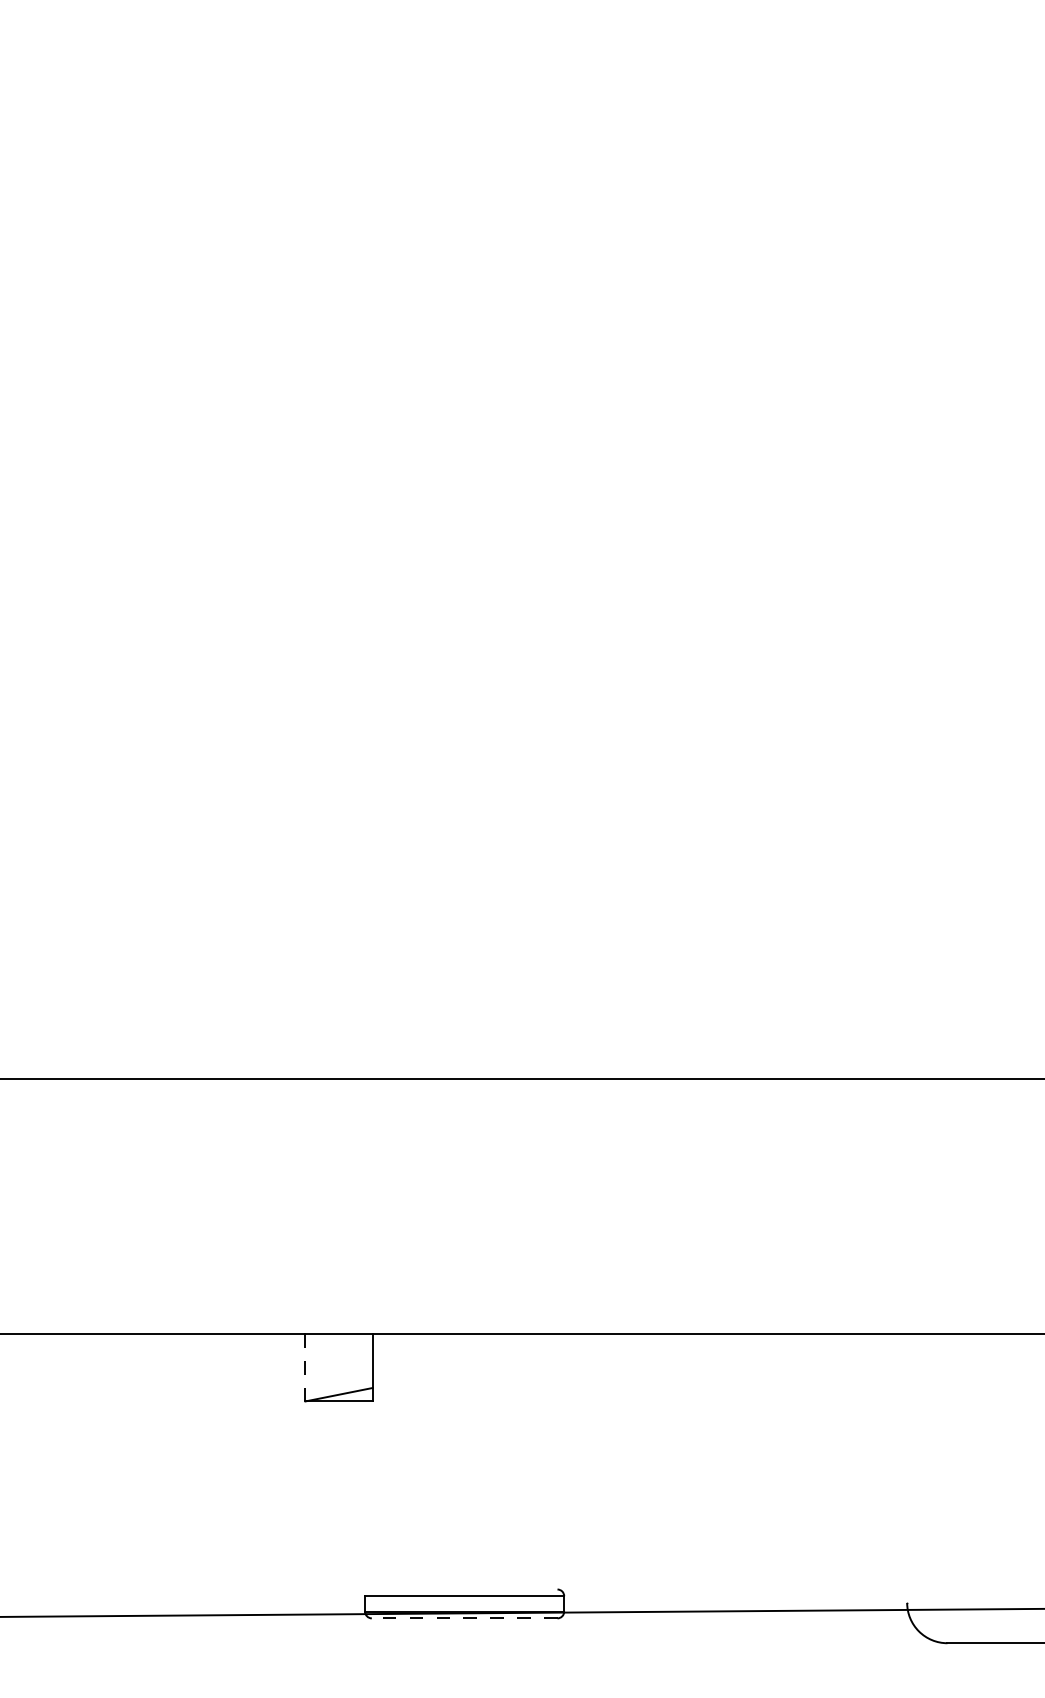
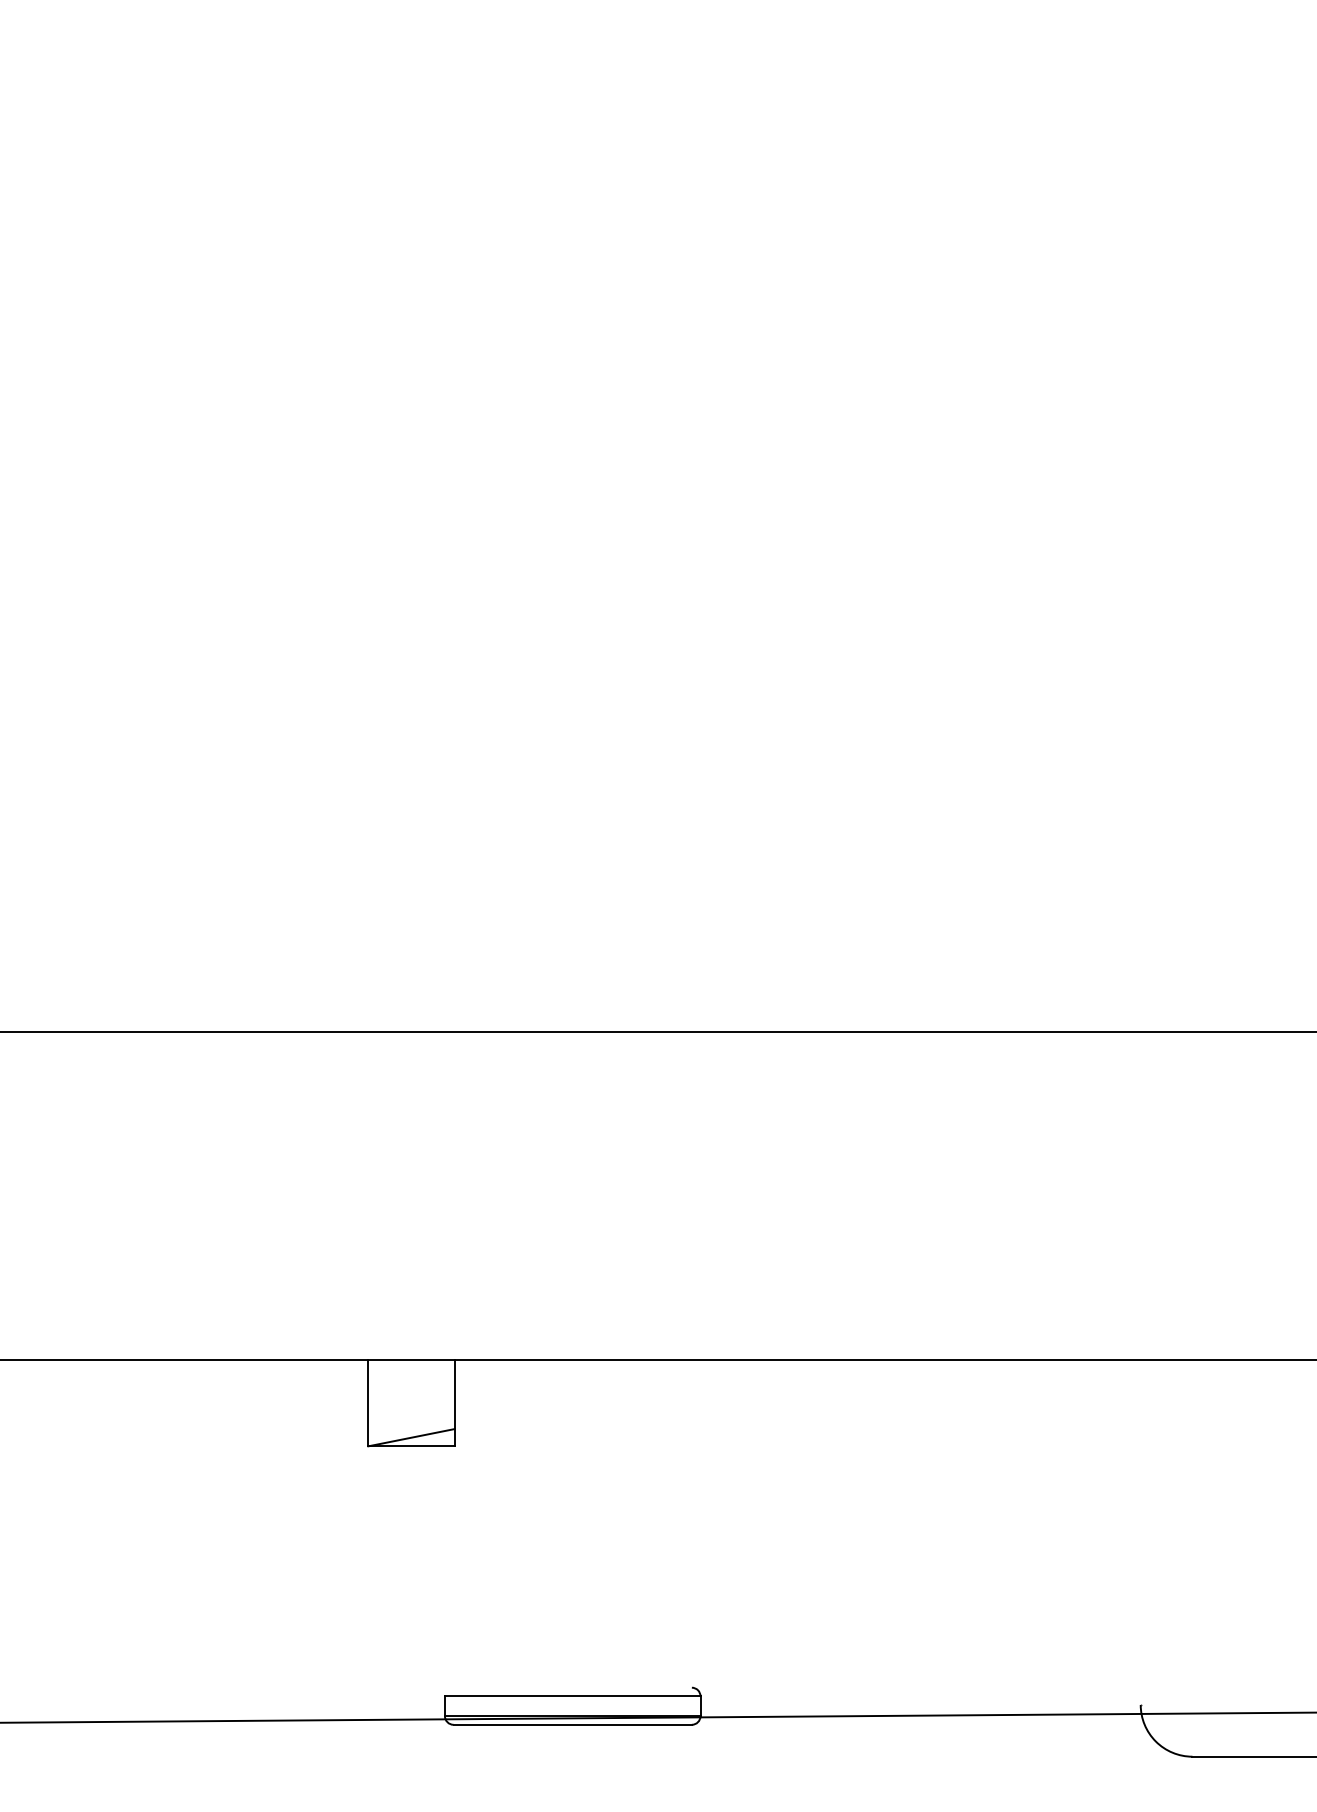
line: (305, 1367) -> (368, 1402), dashed -> solid
line: (464, 1618) -> (572, 1724), dashed -> solid

